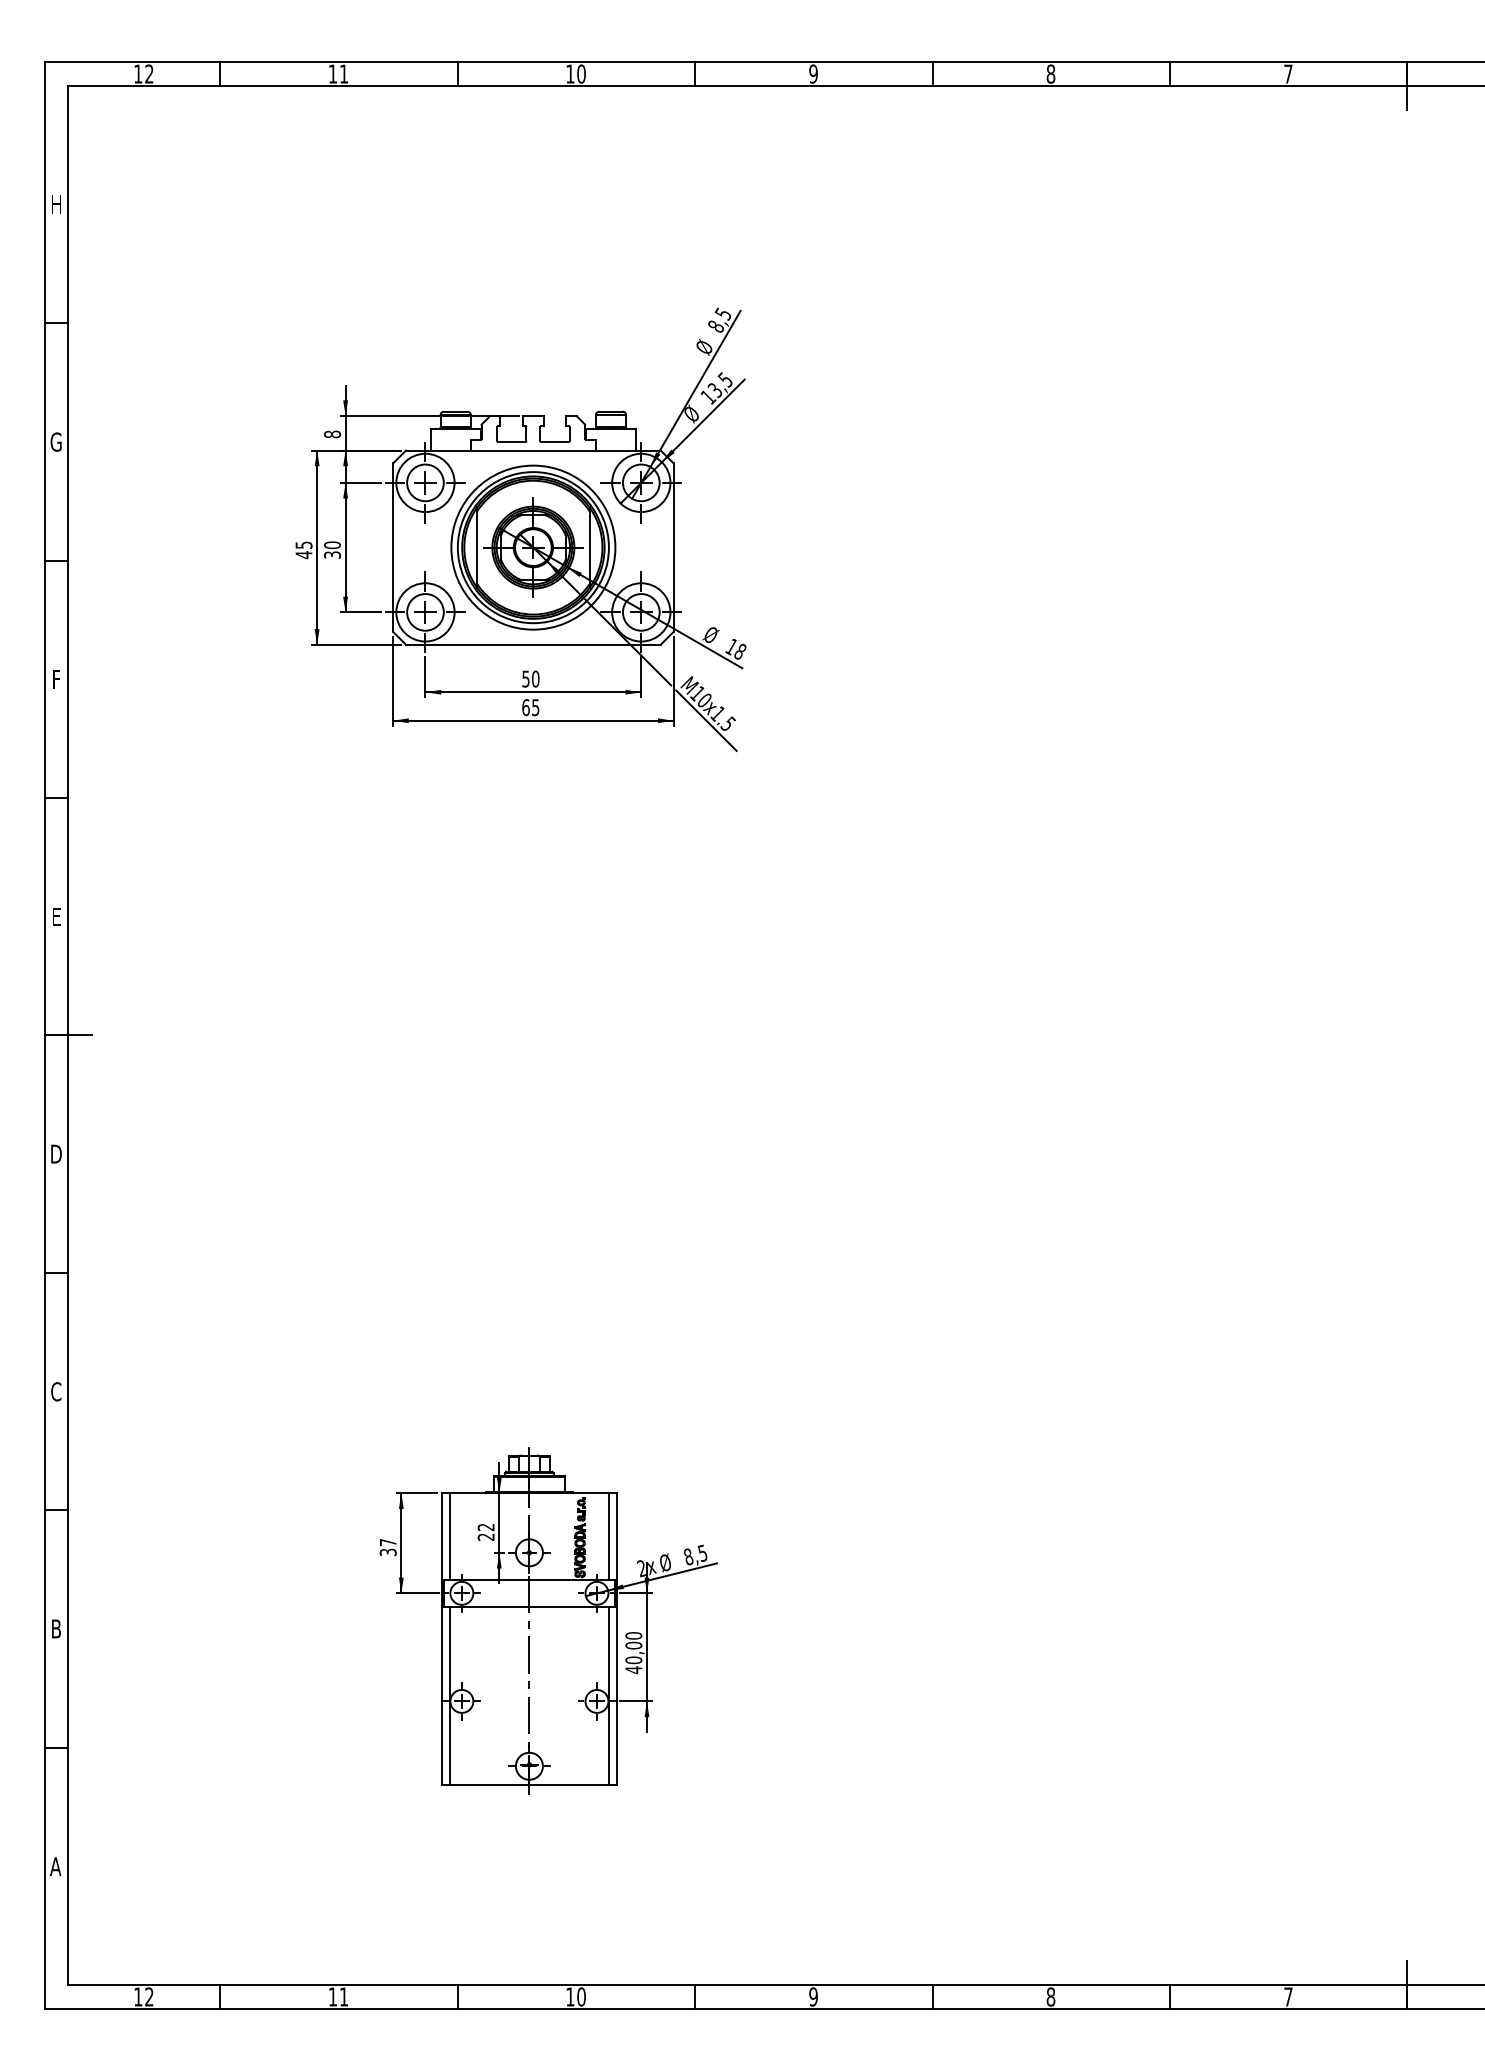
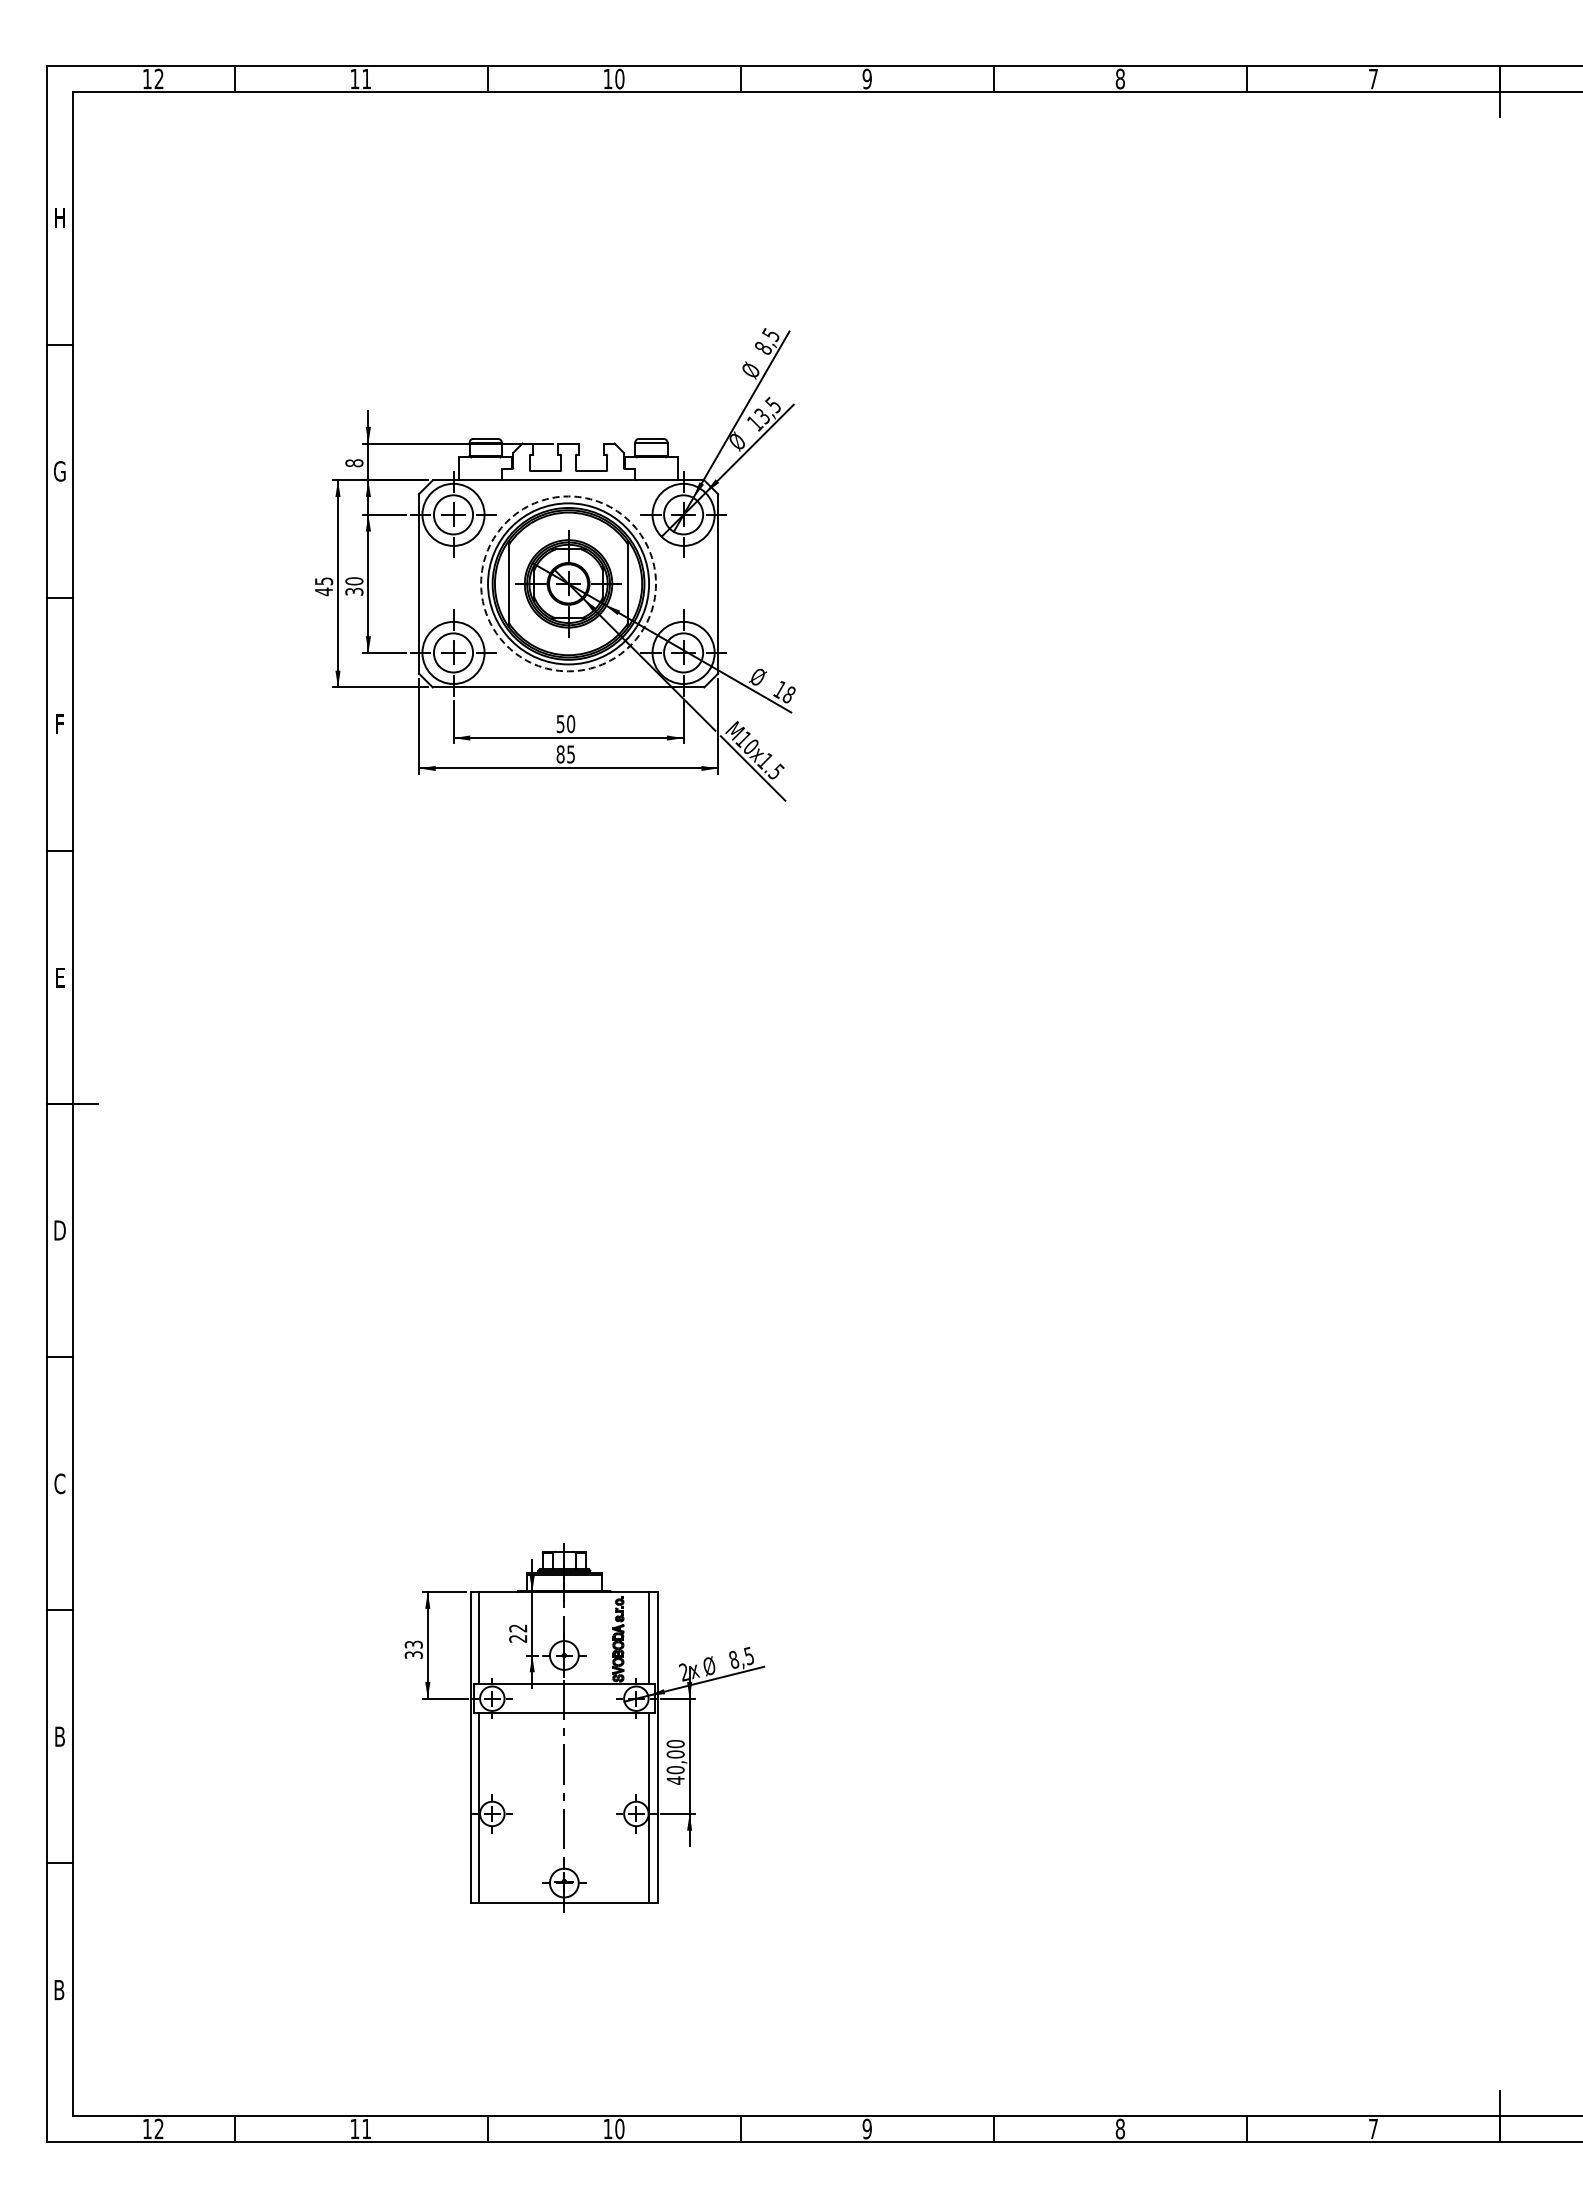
circle: (533, 547) -> (568, 583), solid -> dashed
text: (525, 707) -> (560, 754), 65 -> 85
text: (387, 1542) -> (413, 1644), 37 -> 33
text: (55, 1867) -> (59, 1990), A -> B

